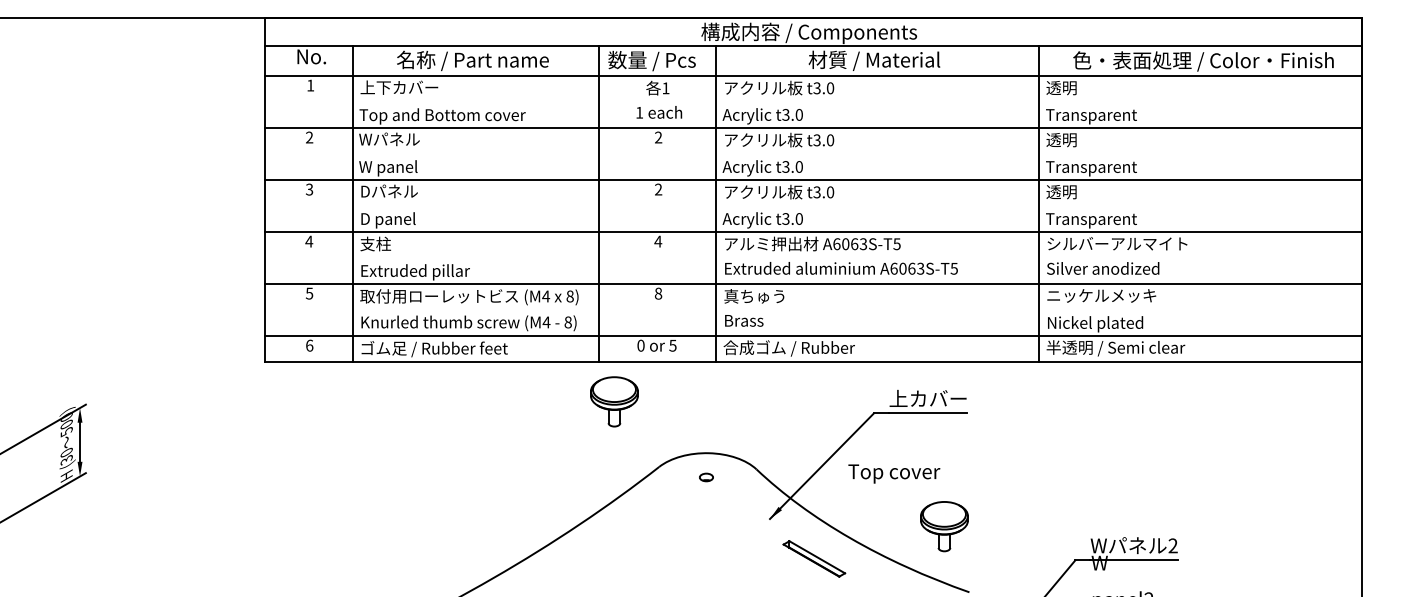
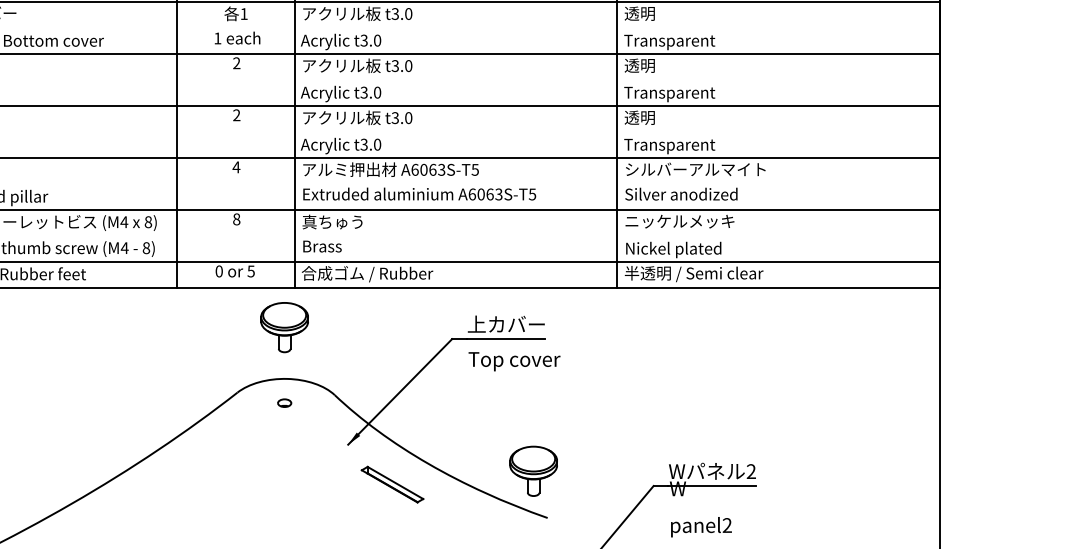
part: (614, 401) -> (284, 327), moved
text: (894, 473) -> (514, 361), moved
part: (944, 526) -> (533, 471), moved

